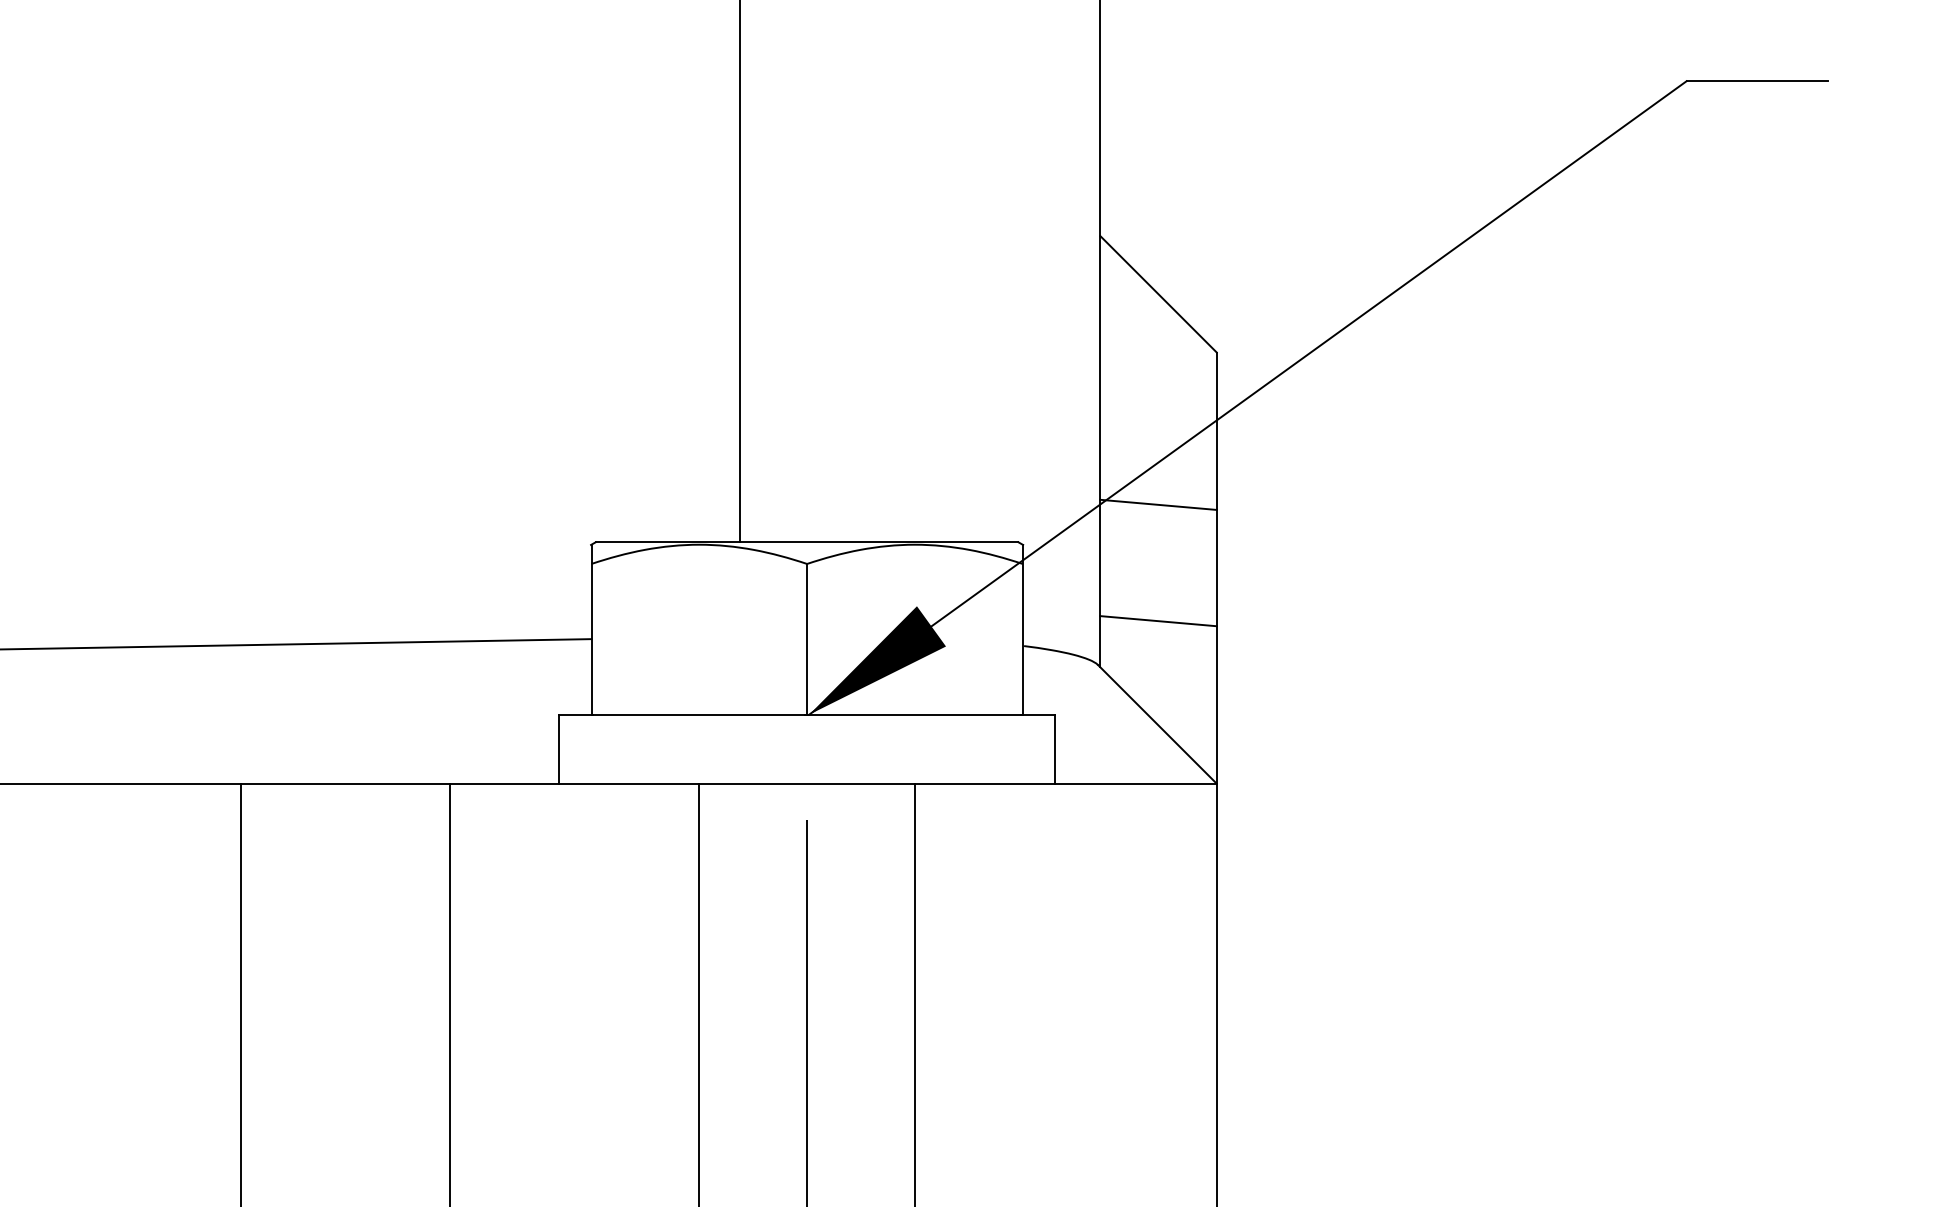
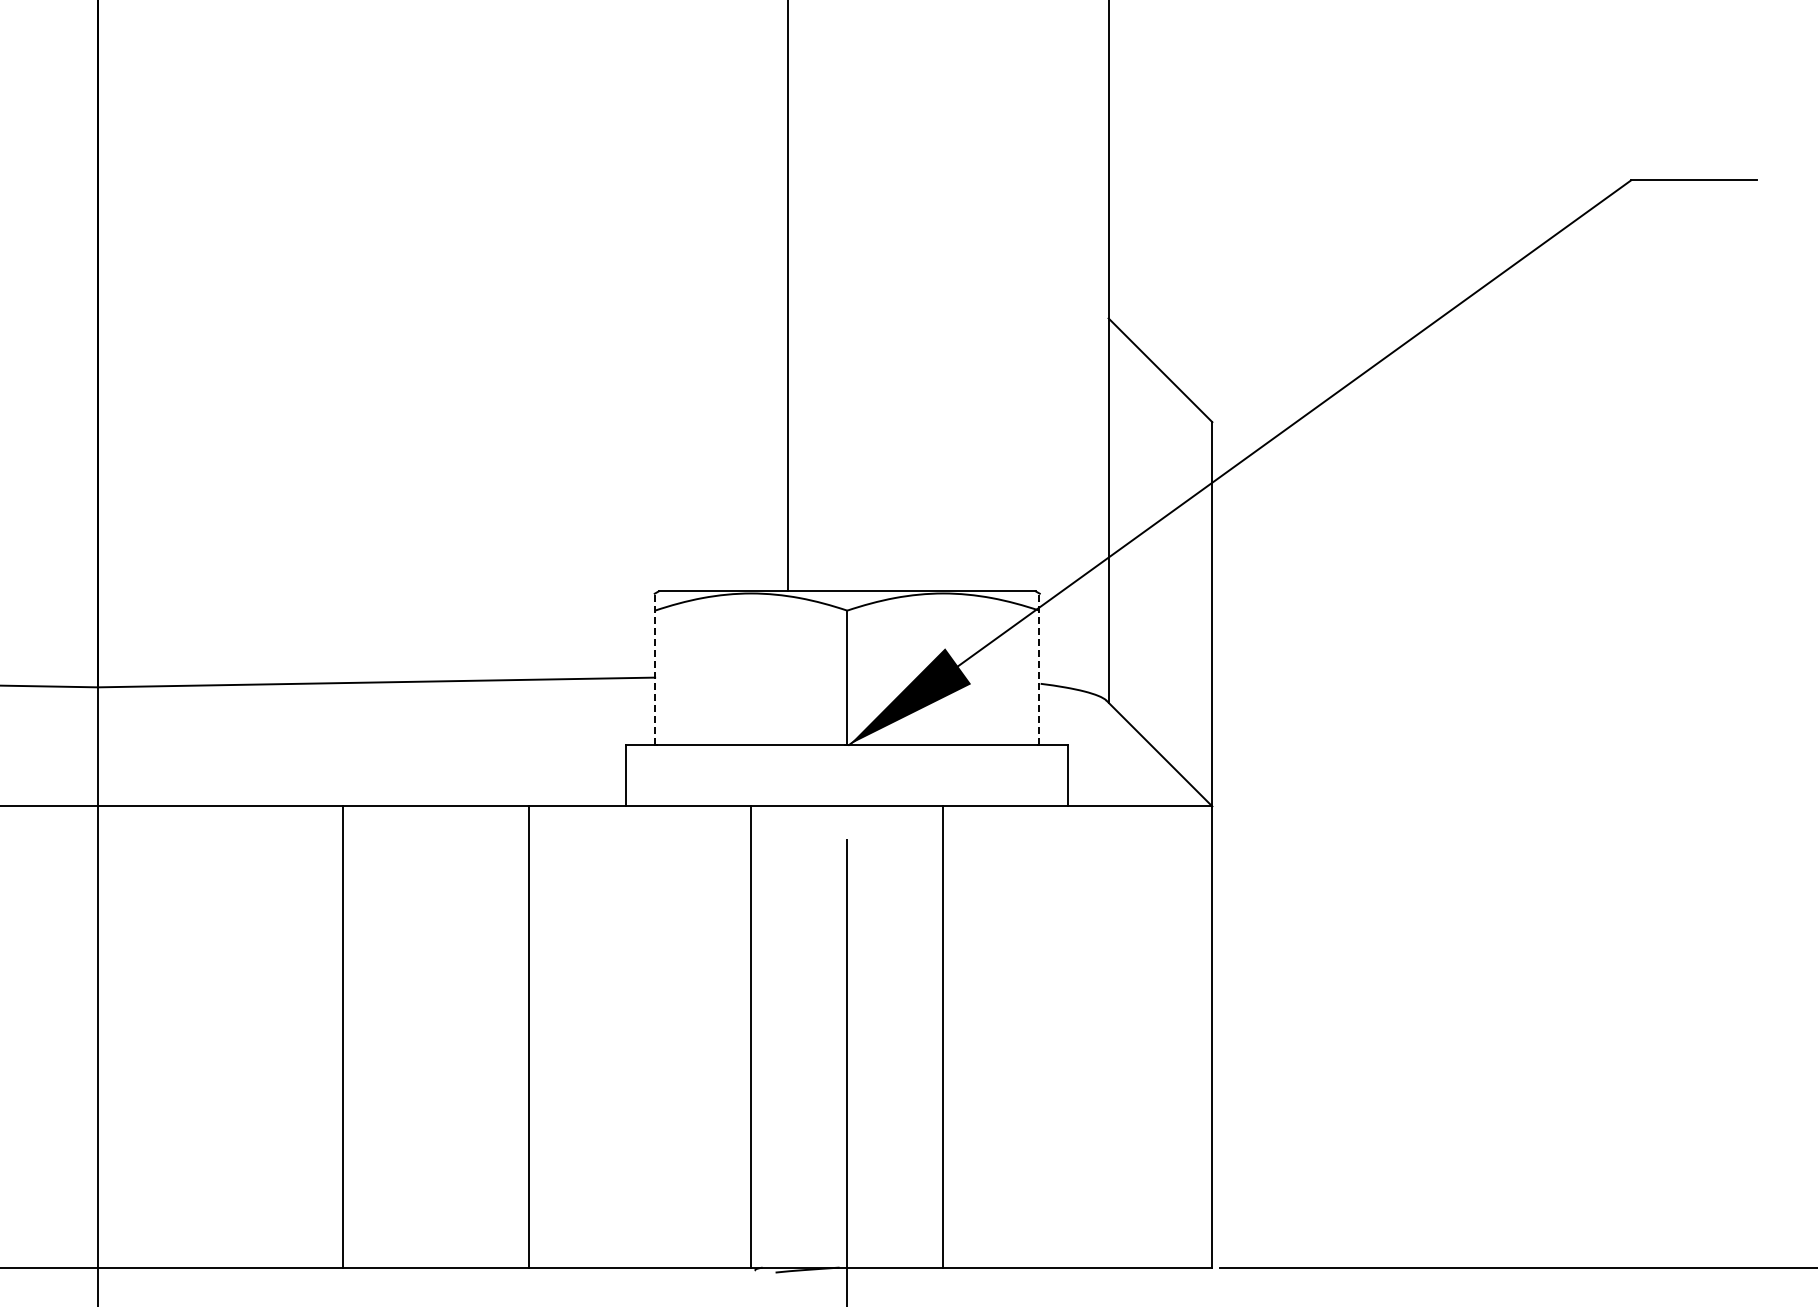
line: (1158, 504) -> (1160, 557), removed
line: (1158, 621) -> (1160, 661), removed
line: (591, 630) -> (655, 669), solid -> dashed
line: (1022, 630) -> (1039, 669), solid -> dashed

